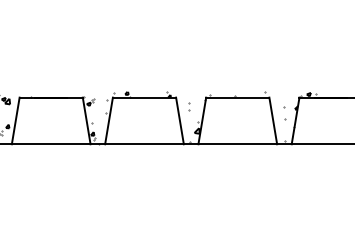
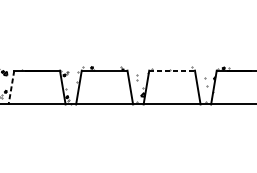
line: (237, 97) -> (171, 70), solid -> dashed
line: (15, 120) -> (11, 87), solid -> dashed

